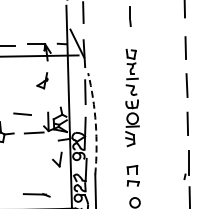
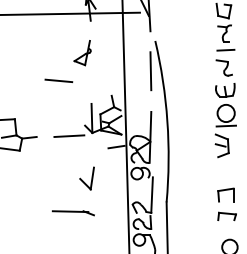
line: (22, 113) -> (58, 79), moved
arc: (95, 123) -> (166, 121), dashed -> solid
part: (57, 159) -> (87, 178), moved
part: (36, 195) -> (72, 213), moved

